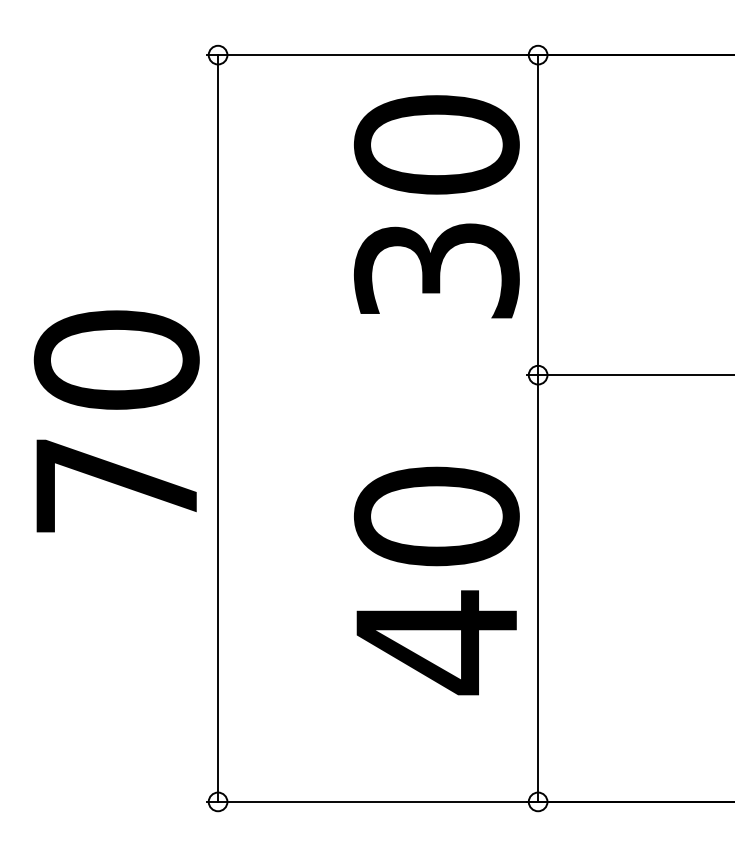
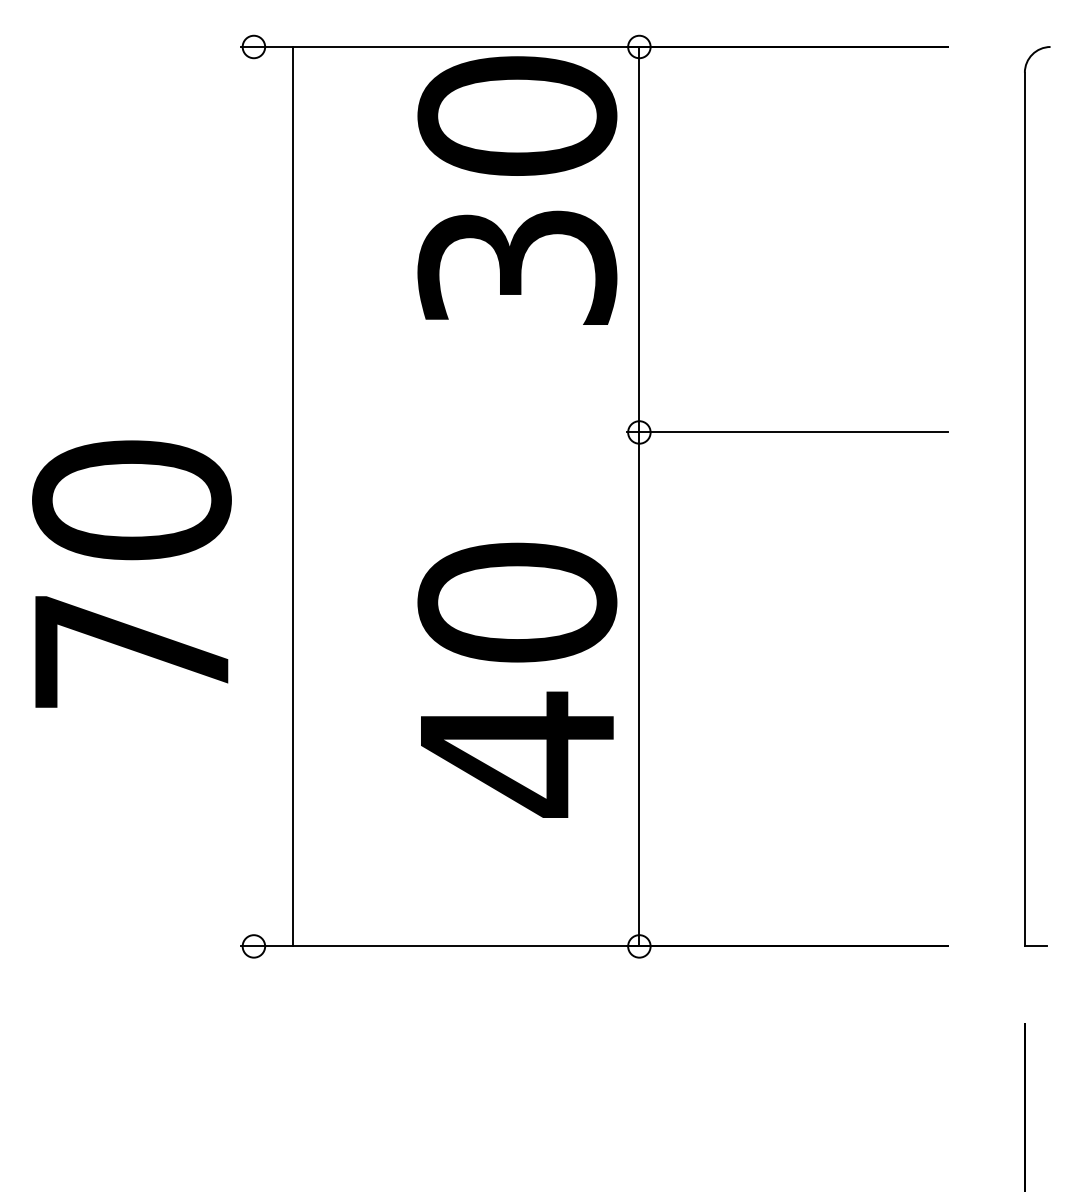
text: (436, 206) -> (517, 190), moved
text: (116, 420) -> (131, 573), moved
line: (217, 428) -> (292, 496), moved

